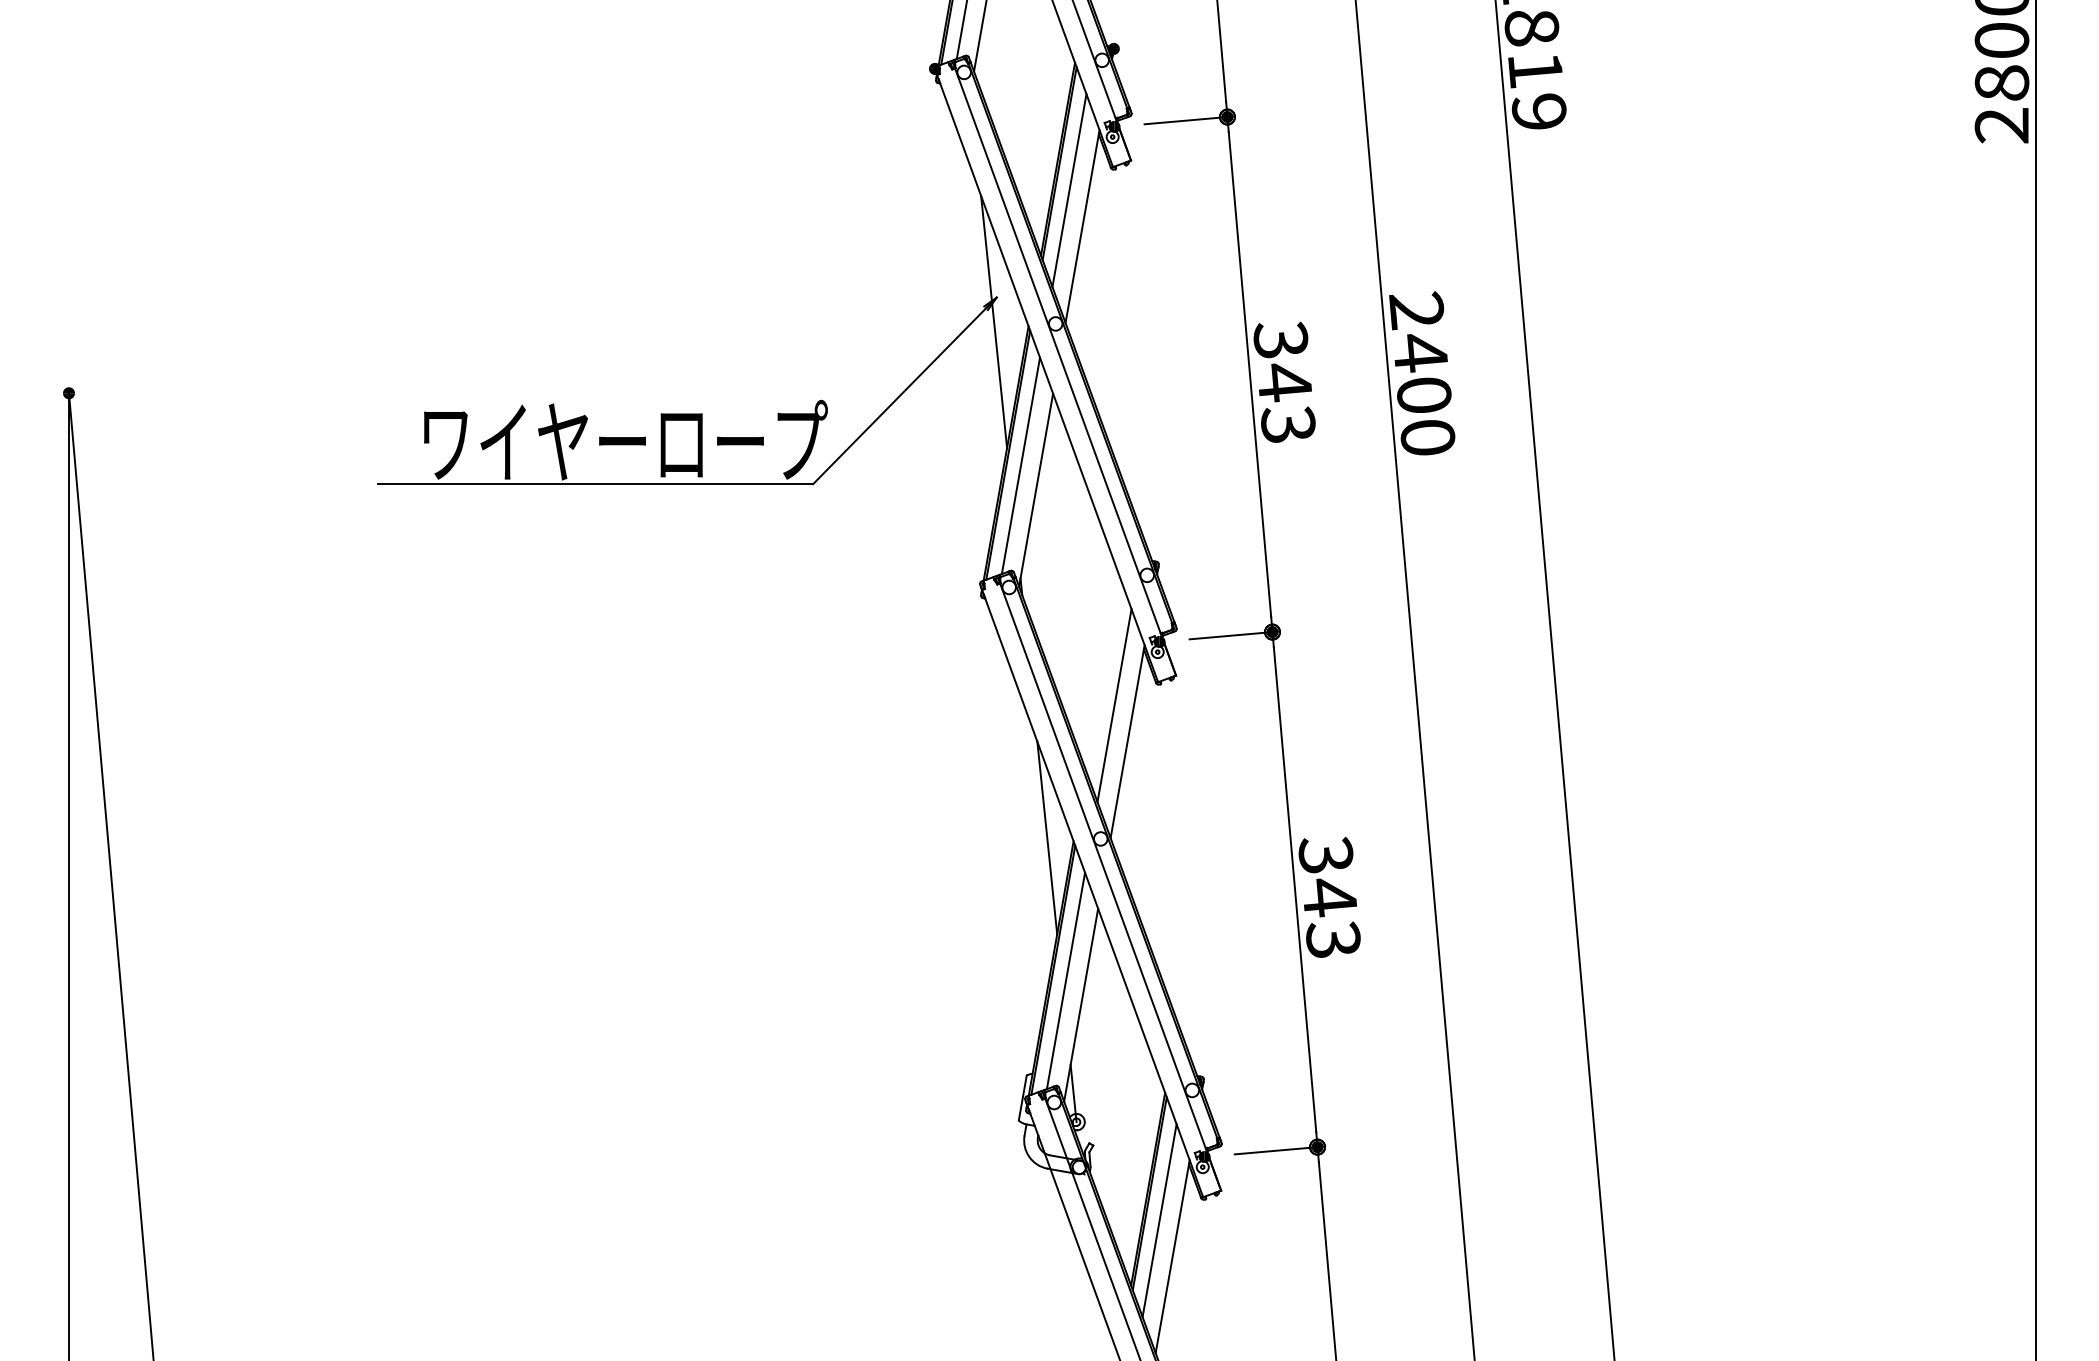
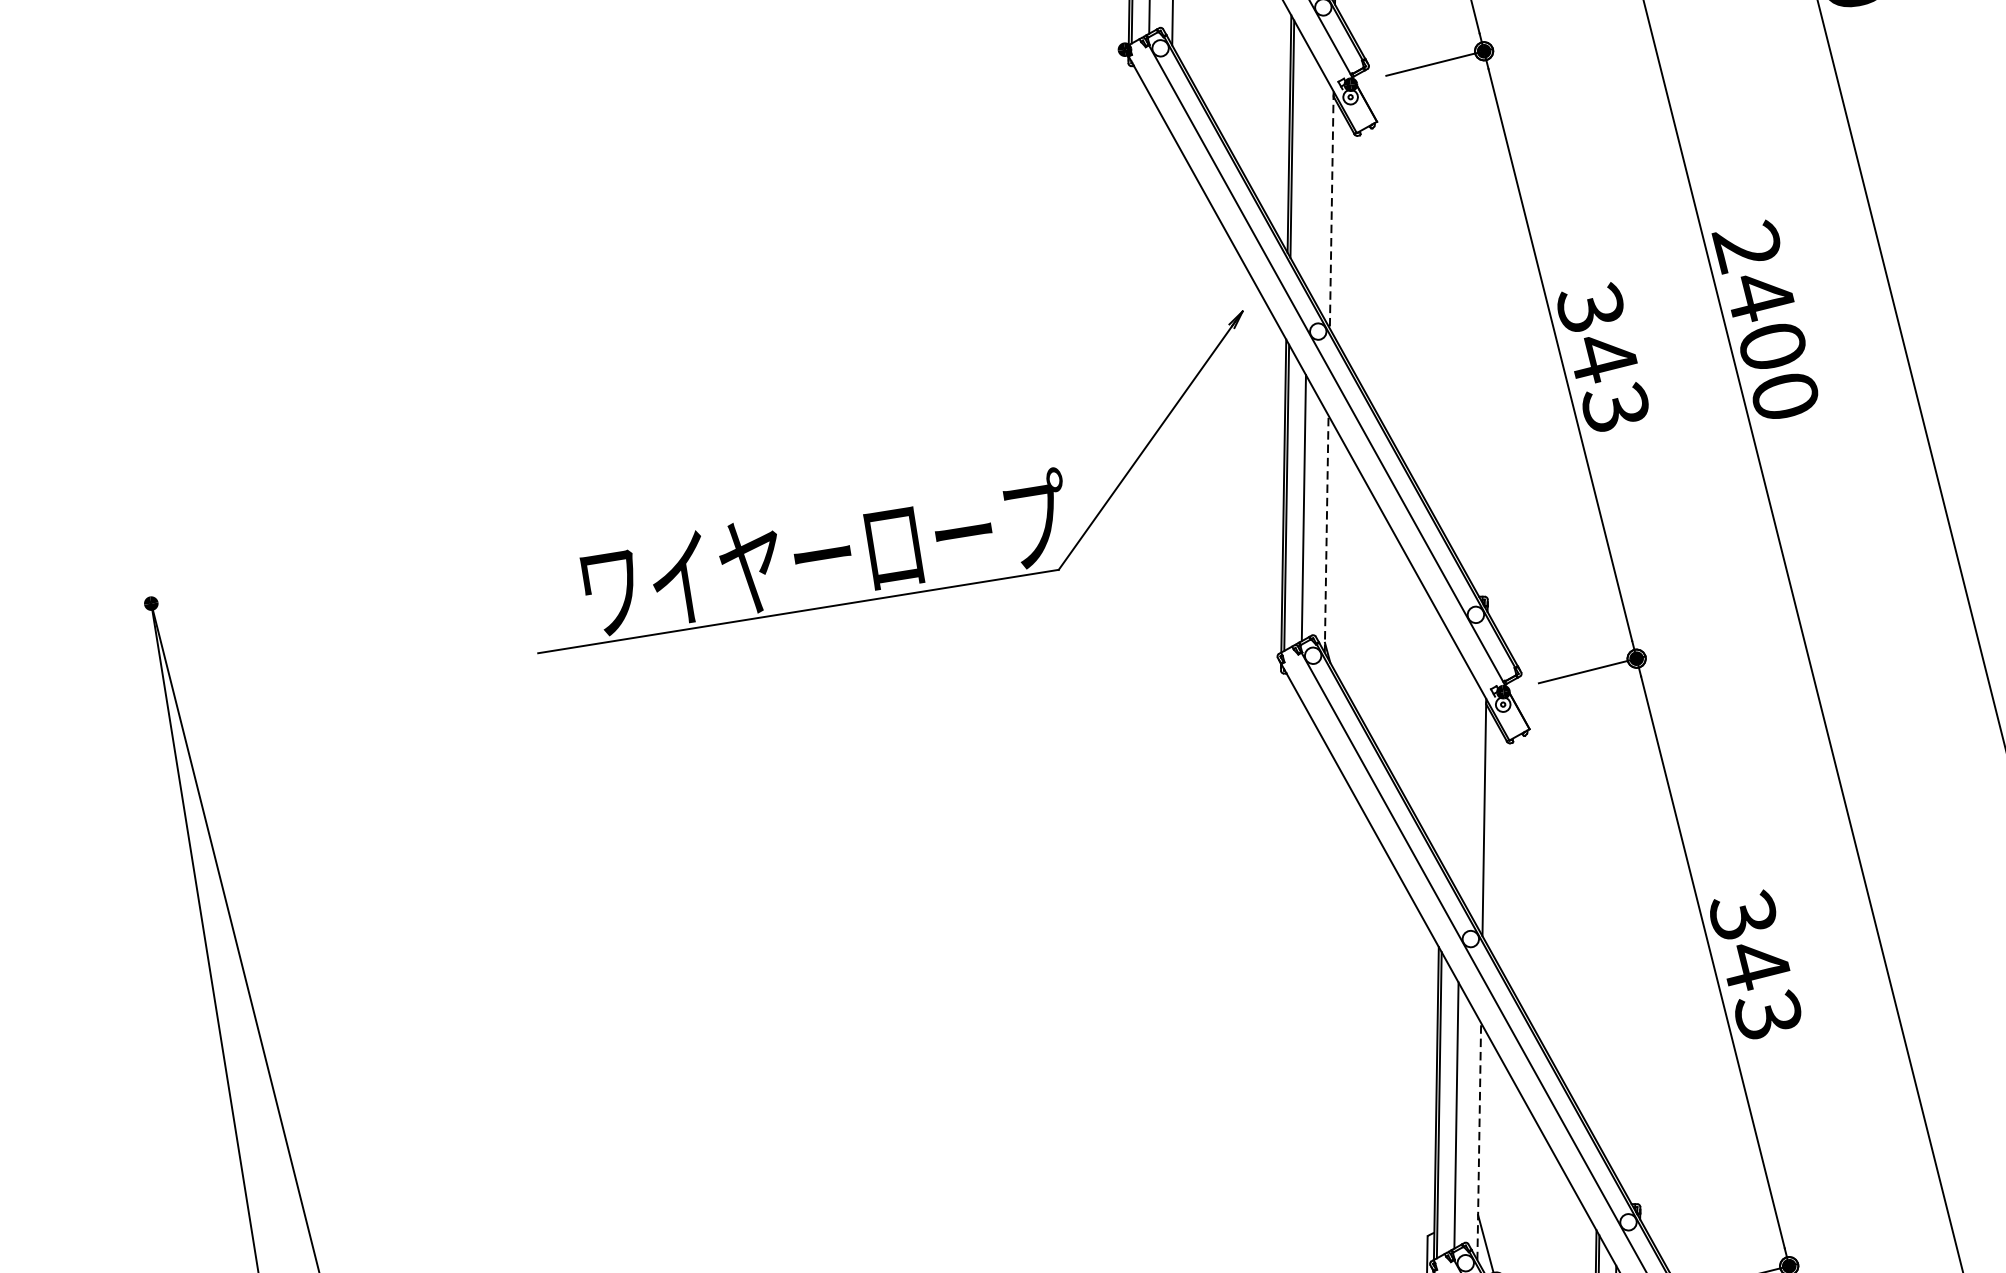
line: (1069, 190) -> (1309, 169), removed
line: (1082, 226) -> (1331, 209), solid -> dashed
line: (994, 321) -> (1244, 340), removed
line: (1036, 490) -> (1327, 534), solid -> dashed
line: (1114, 705) -> (1461, 776), removed
line: (1047, 837) -> (1406, 947), removed
line: (1081, 1005) -> (1479, 1141), solid -> dashed

